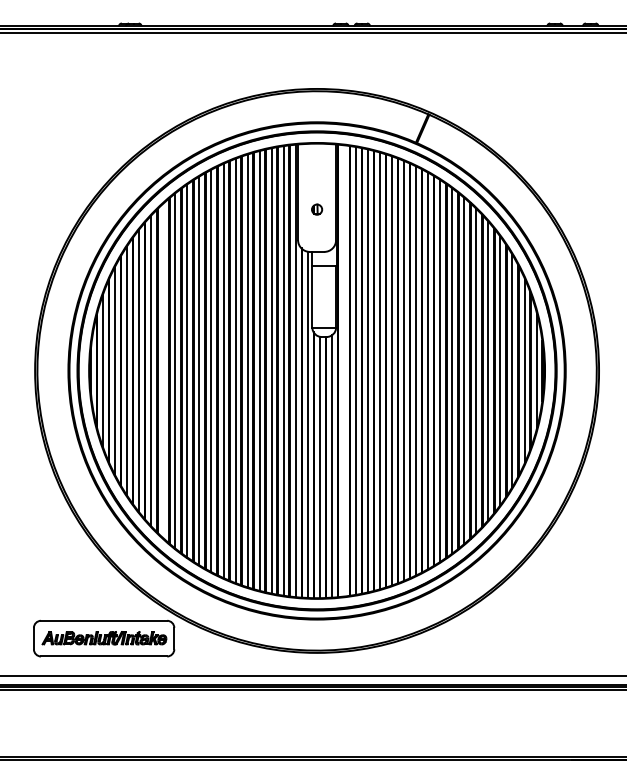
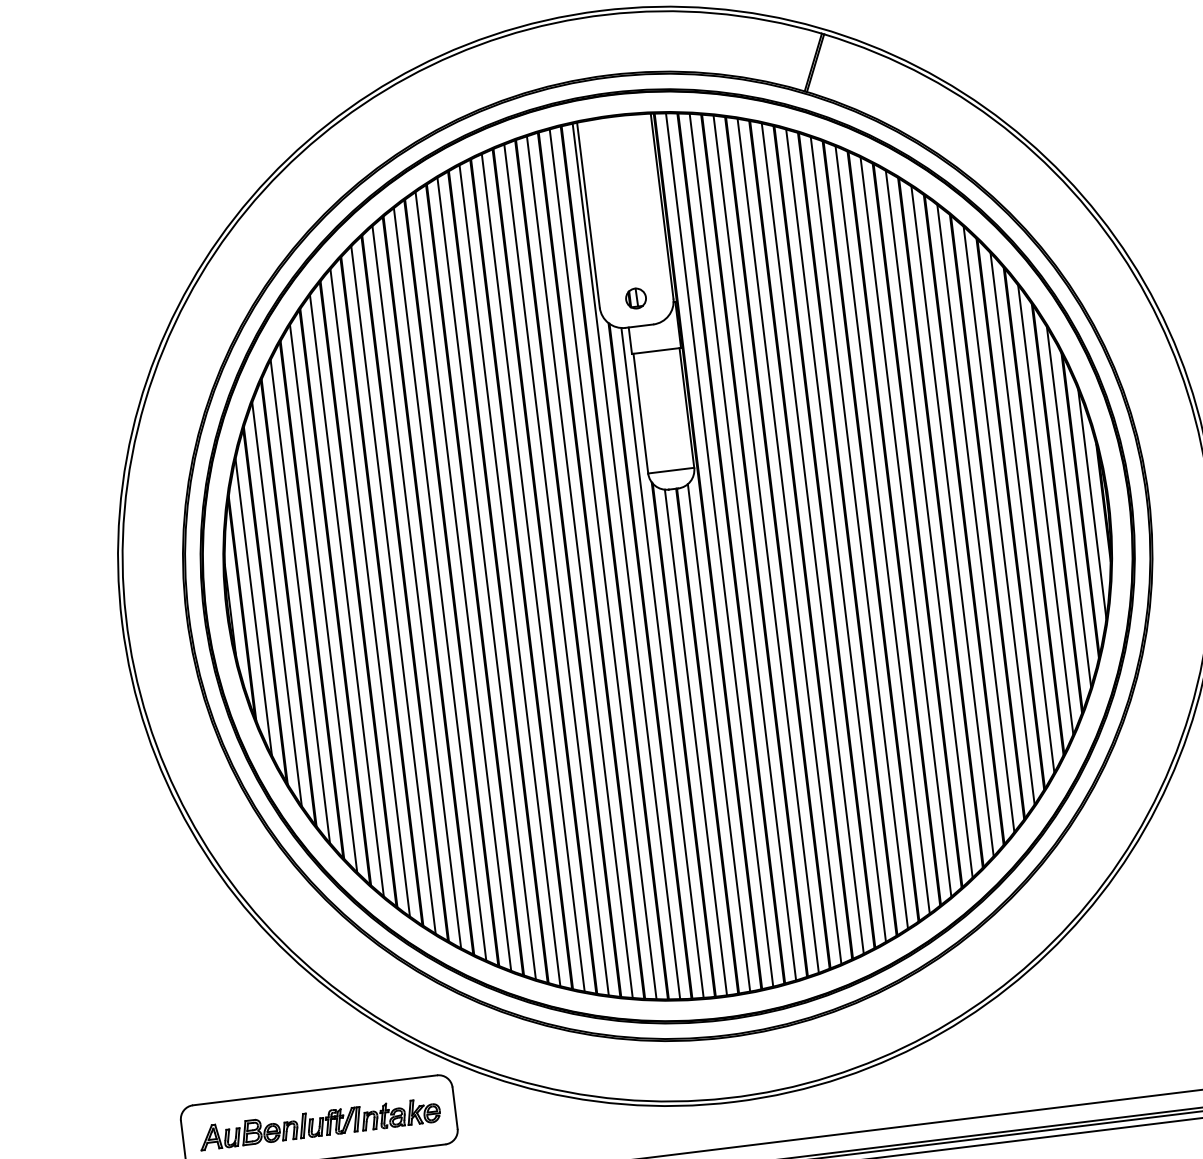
part: (317, 209) -> (636, 298), moved
line: (163, 370) -> (370, 592), added
line: (343, 370) -> (718, 549), added

